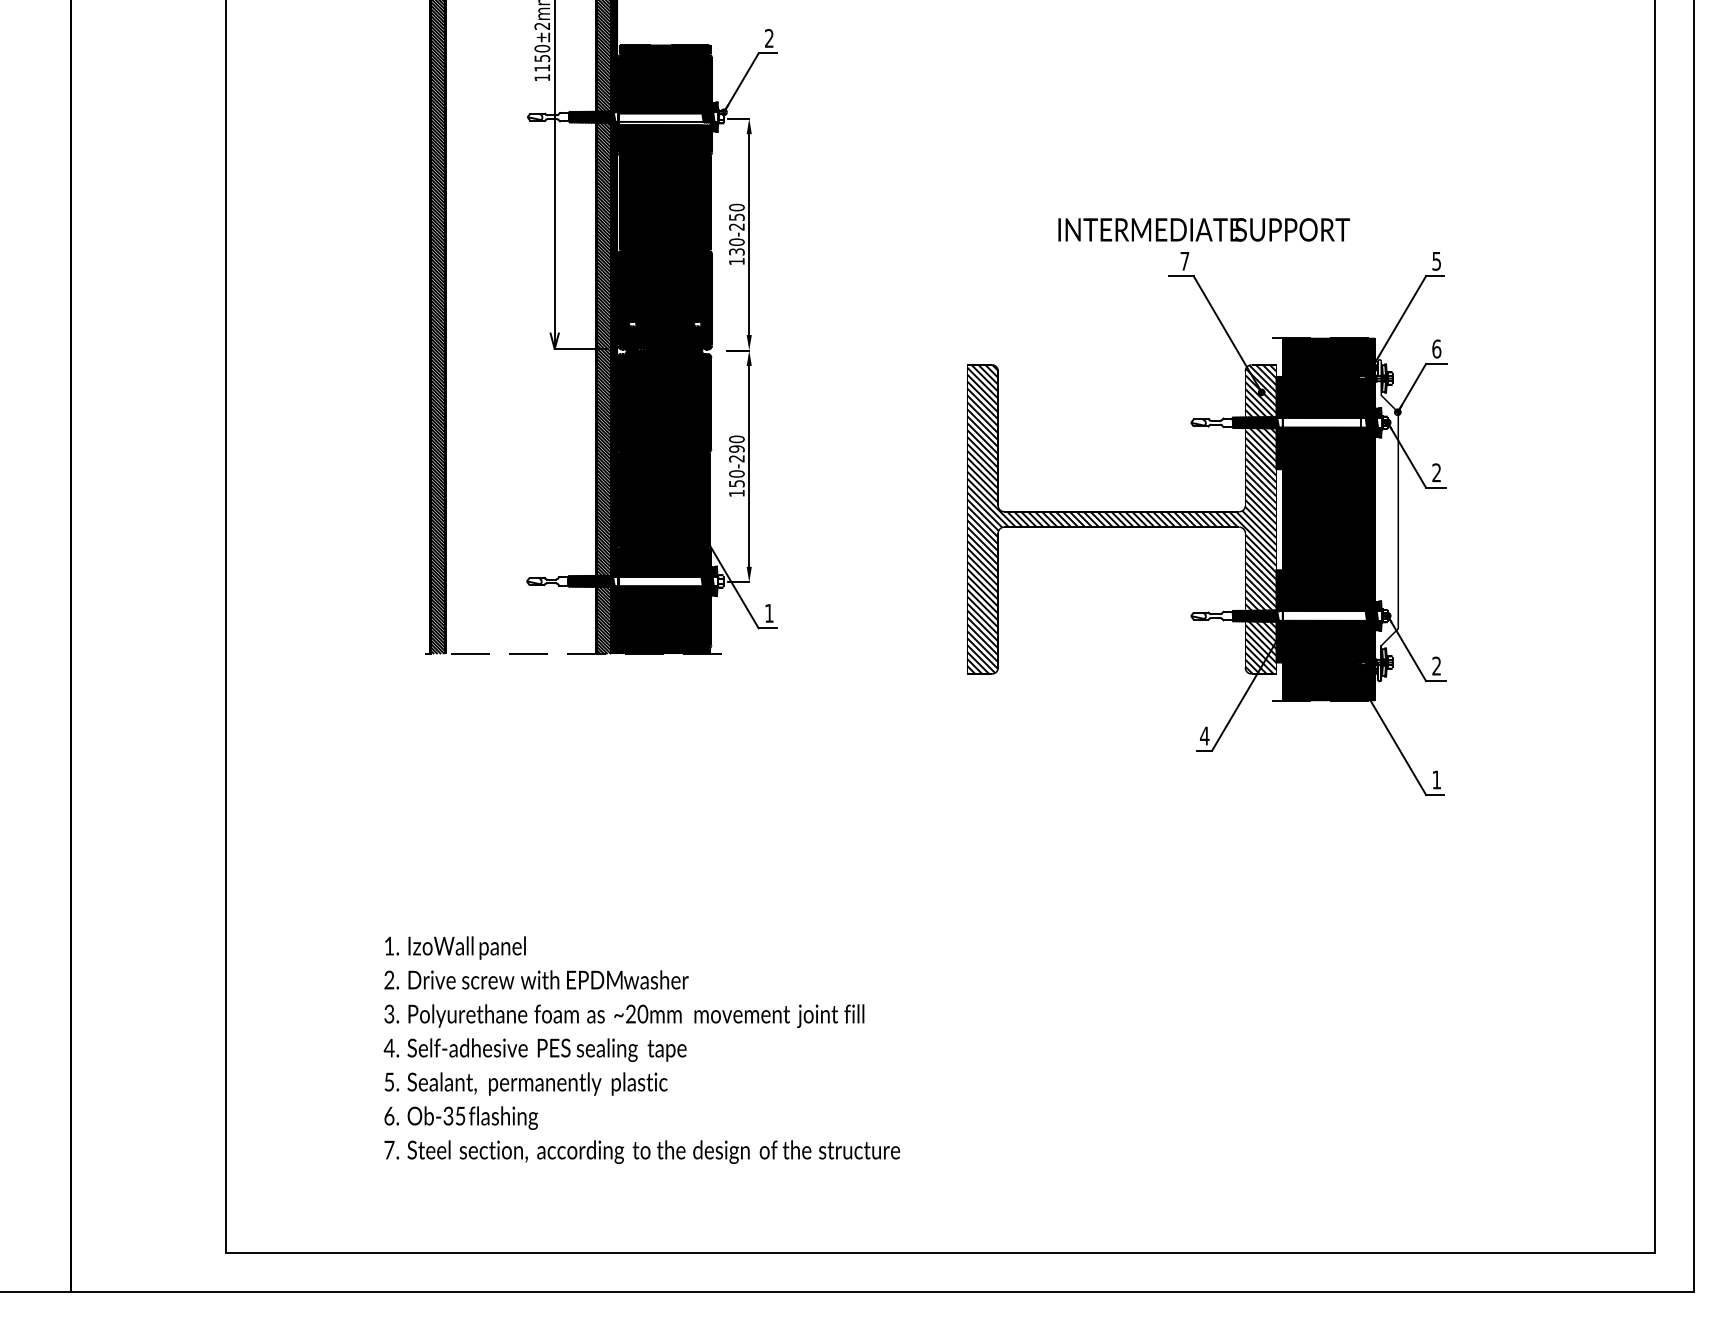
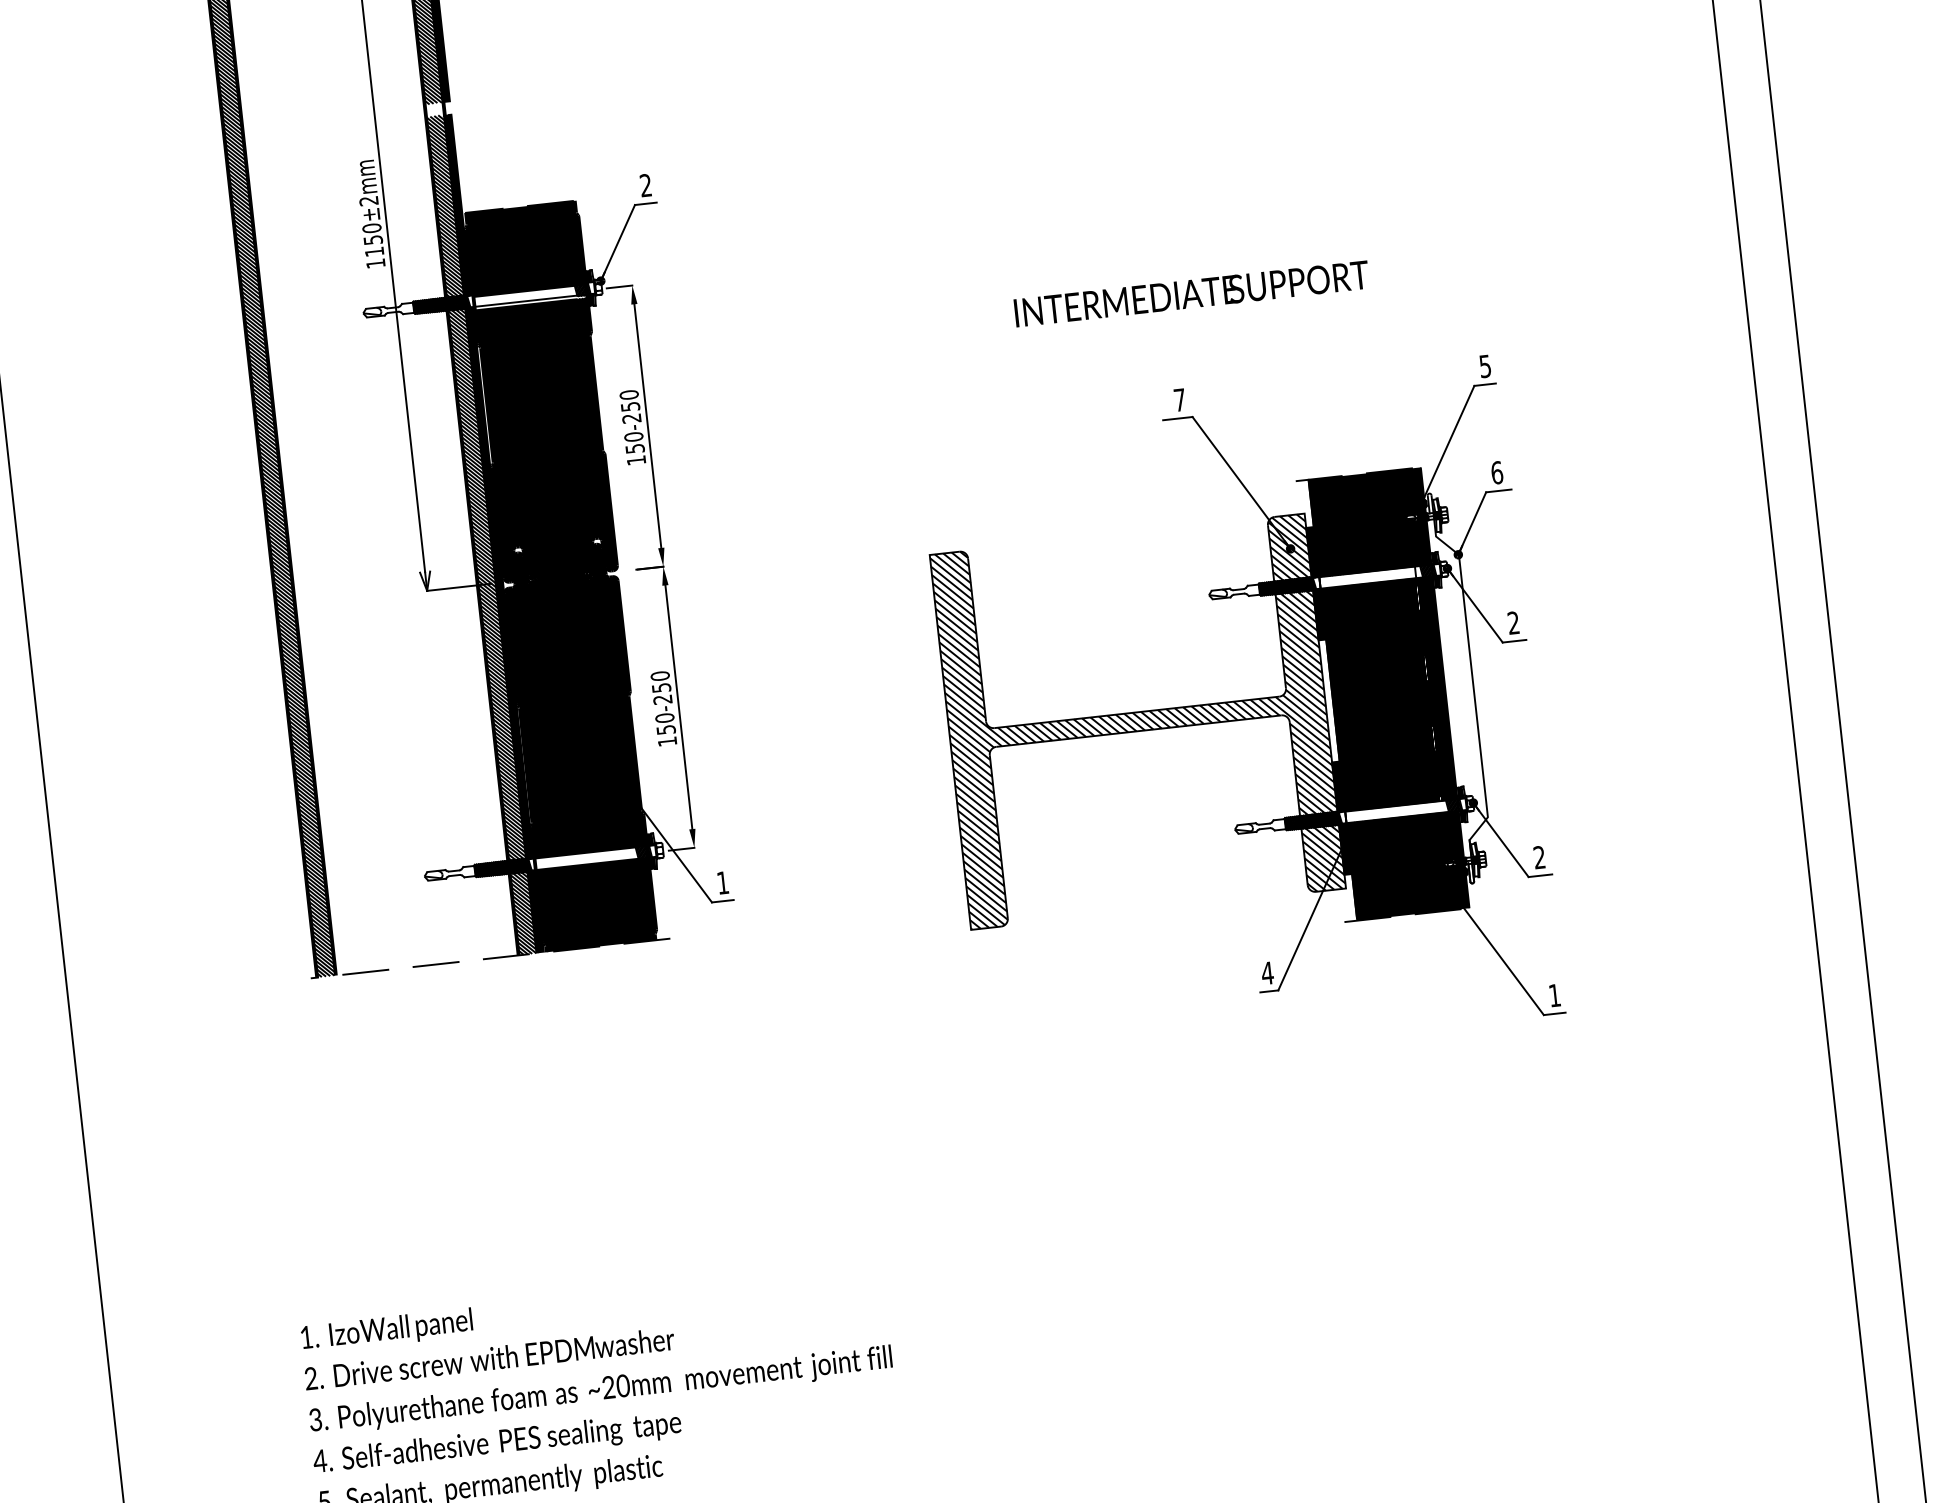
text: (1203, 229) -> (1190, 293), moved
text: (736, 251) -> (634, 448), 130-250 -> 150-250
text: (736, 448) -> (661, 687), 150-290 -> 150-250

